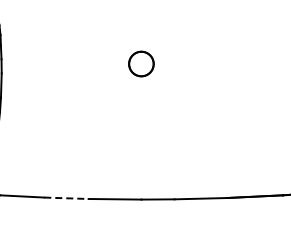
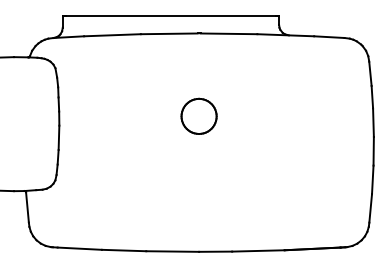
part: (140, 63) -> (198, 115), size x1.43
line: (66, 198) -> (124, 250), dashed -> solid

